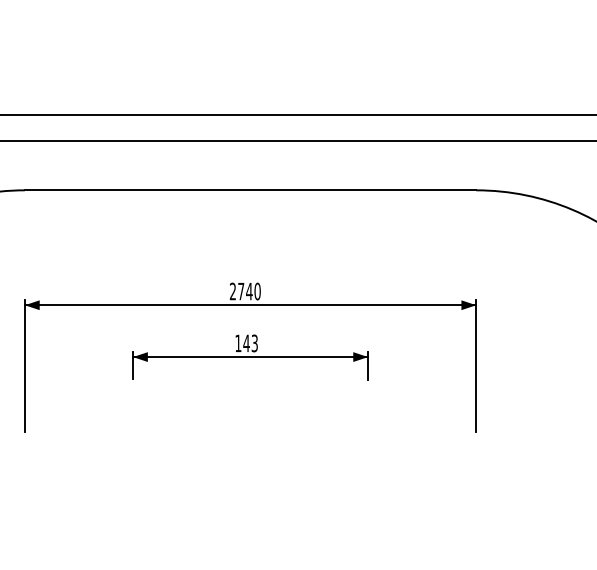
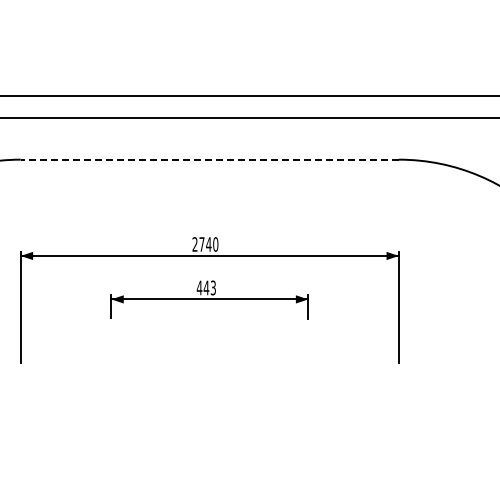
line: (250, 190) -> (209, 159), solid -> dashed
text: (238, 342) -> (199, 287), 143 -> 443

